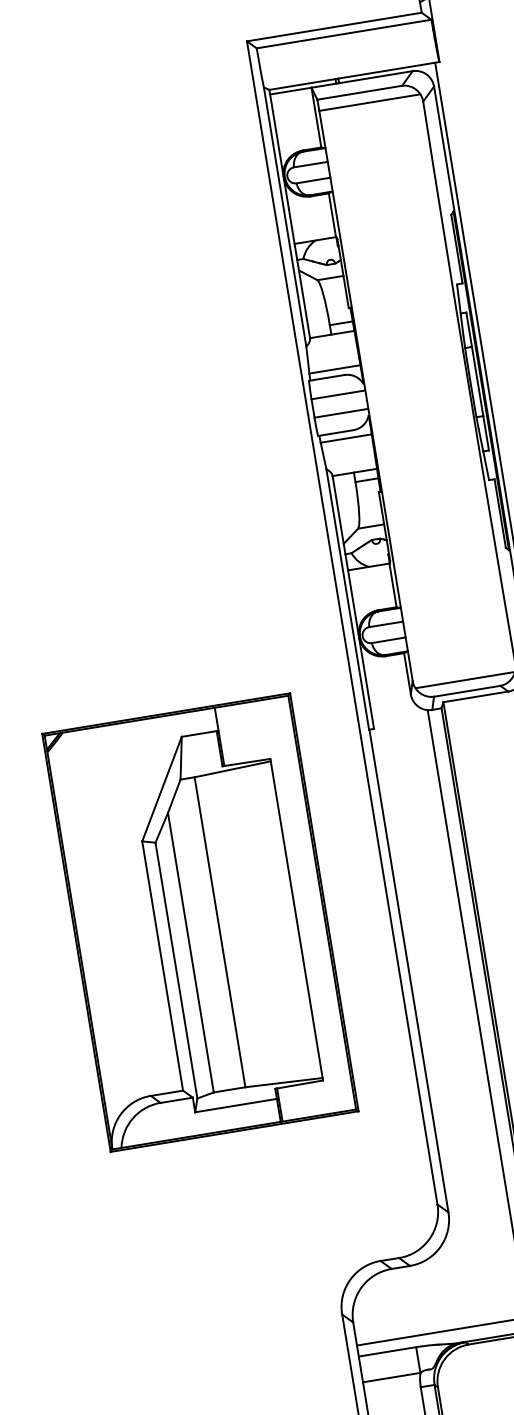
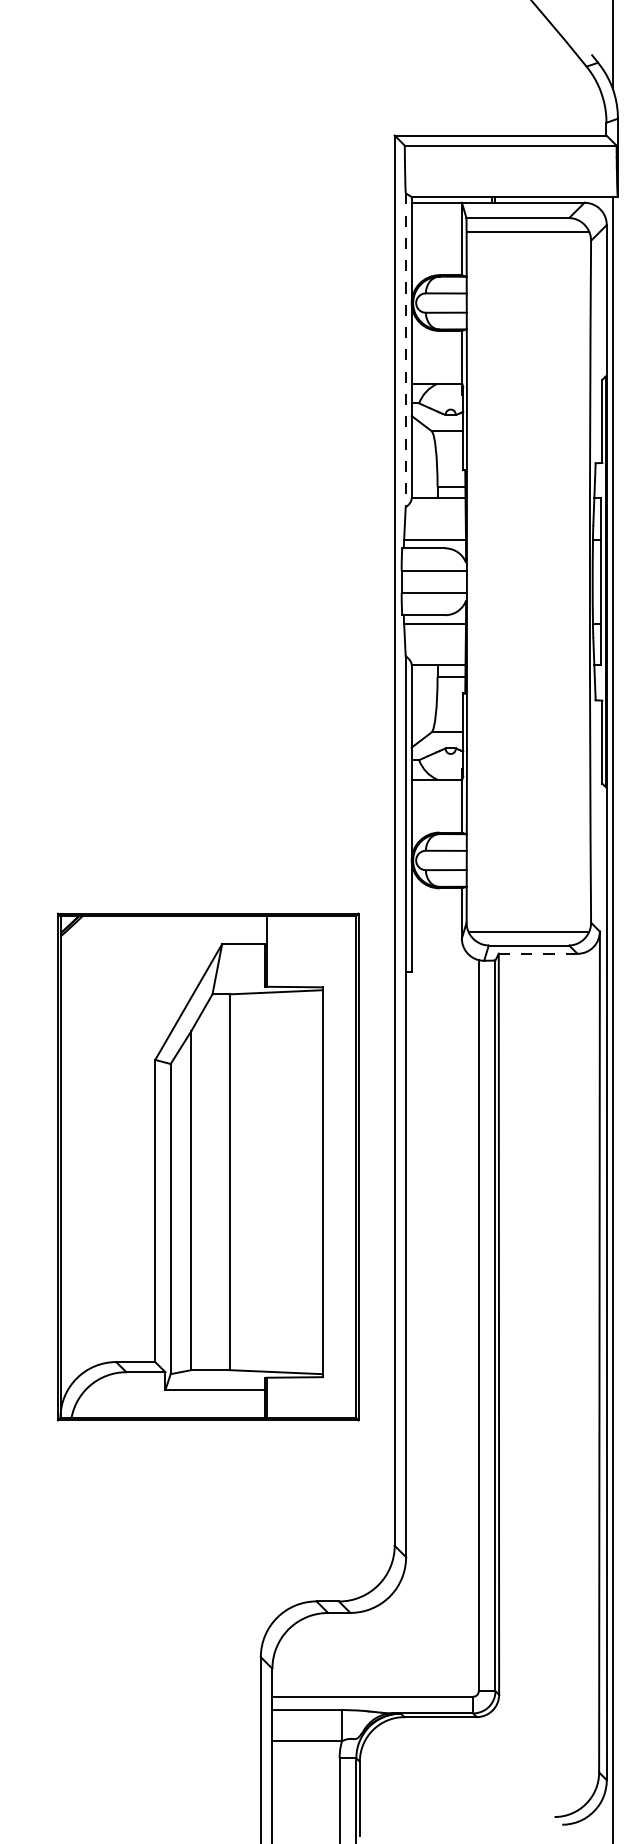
line: (284, 217) -> (405, 350), solid -> dashed
line: (476, 696) -> (538, 953), solid -> dashed
part: (199, 922) -> (207, 1166), moved

